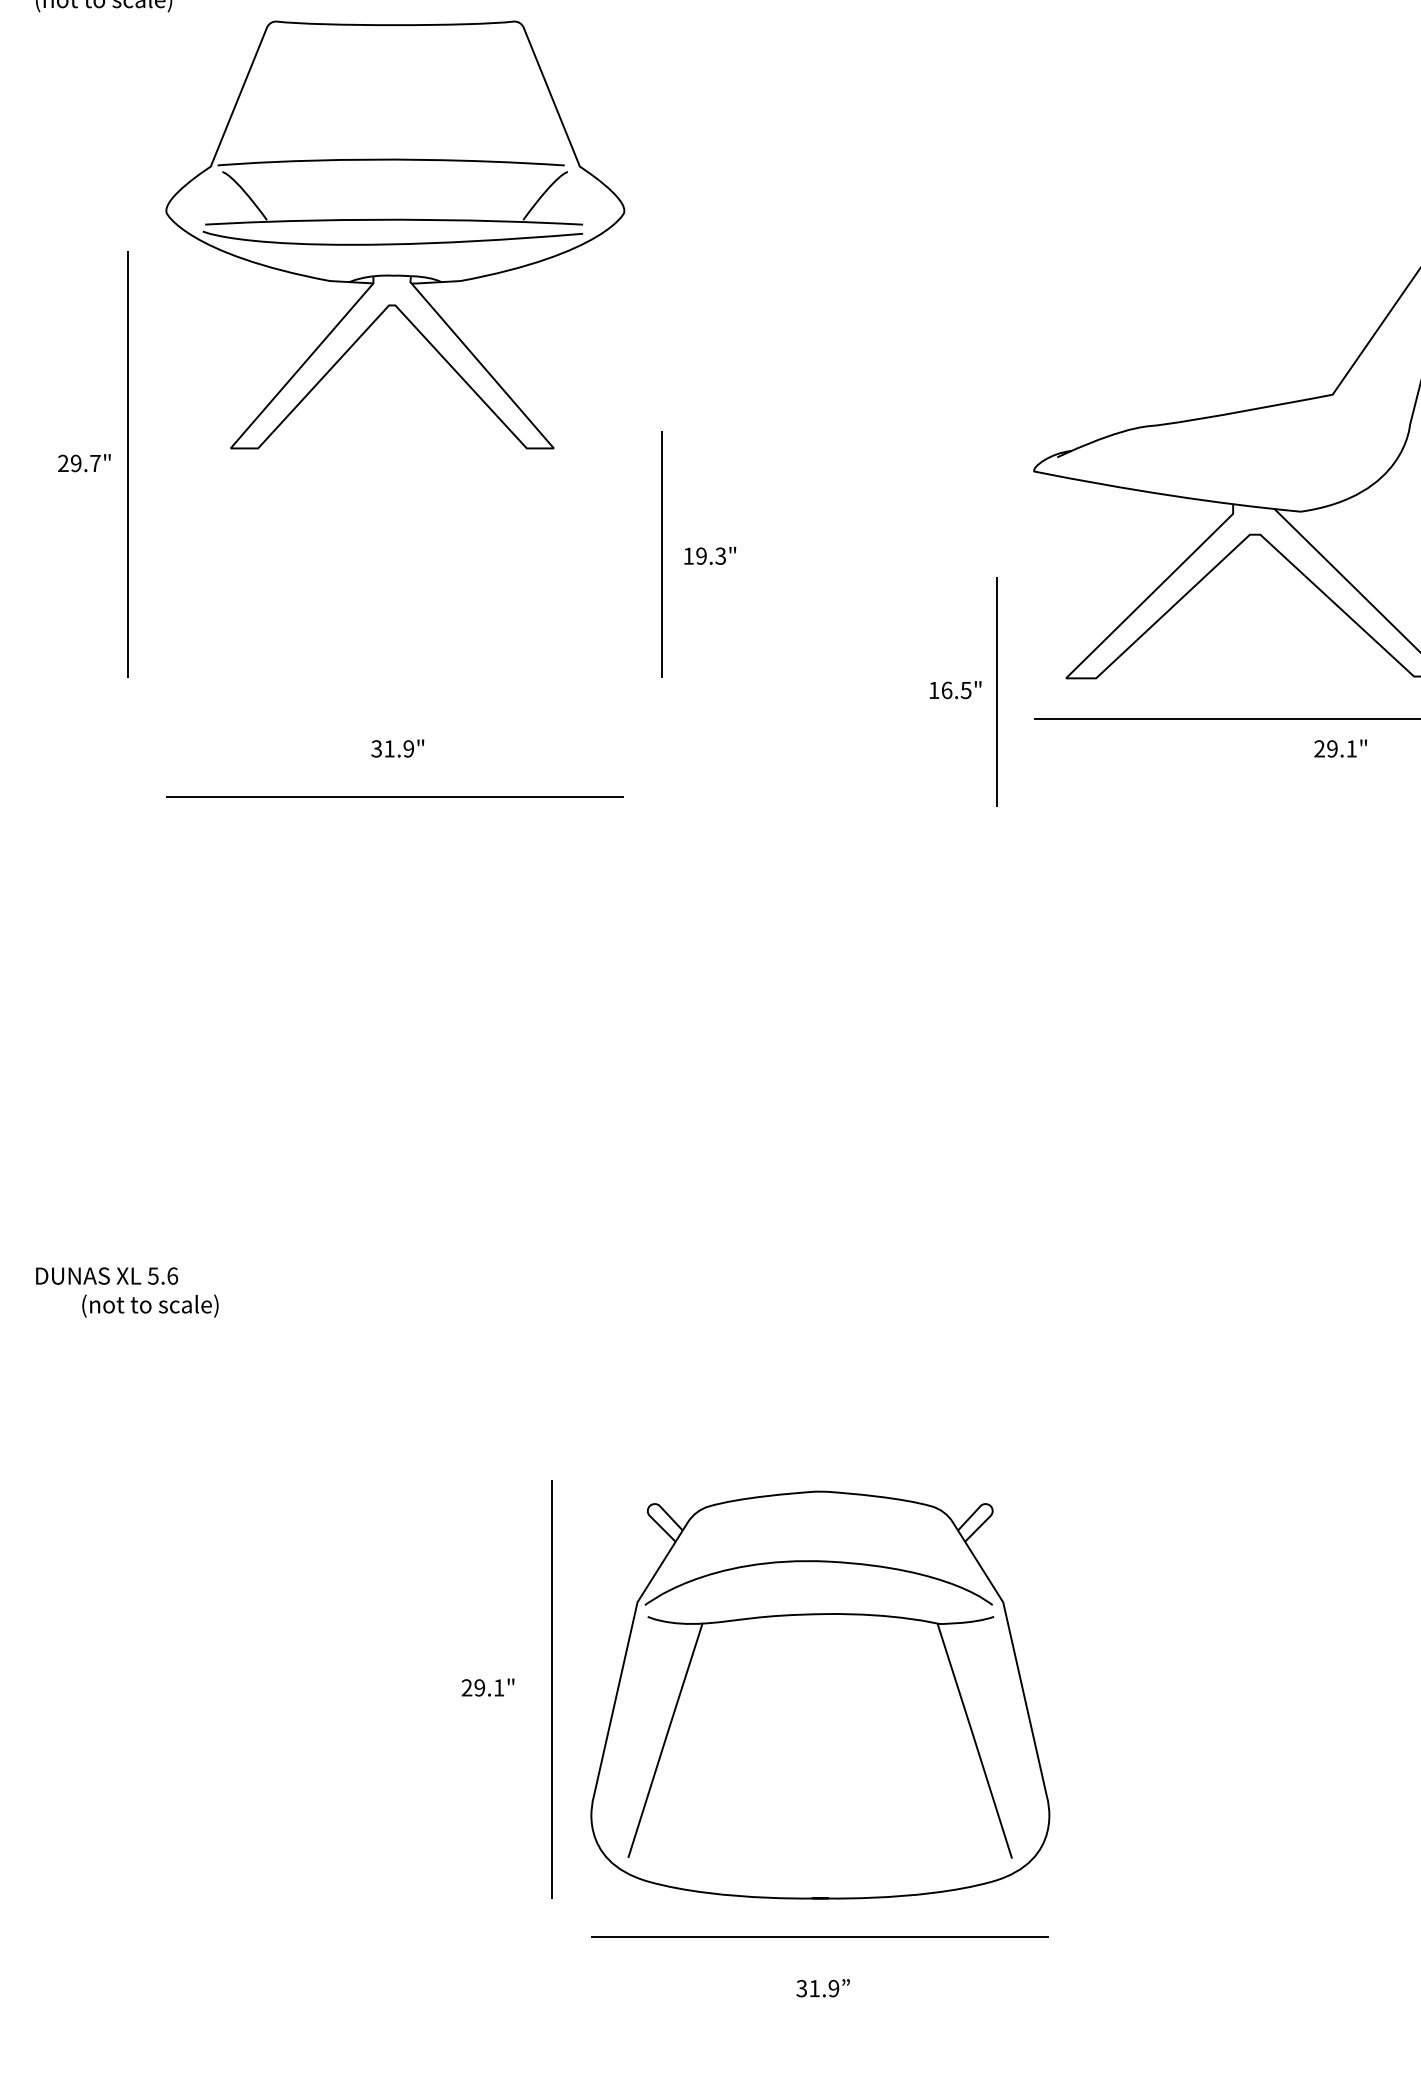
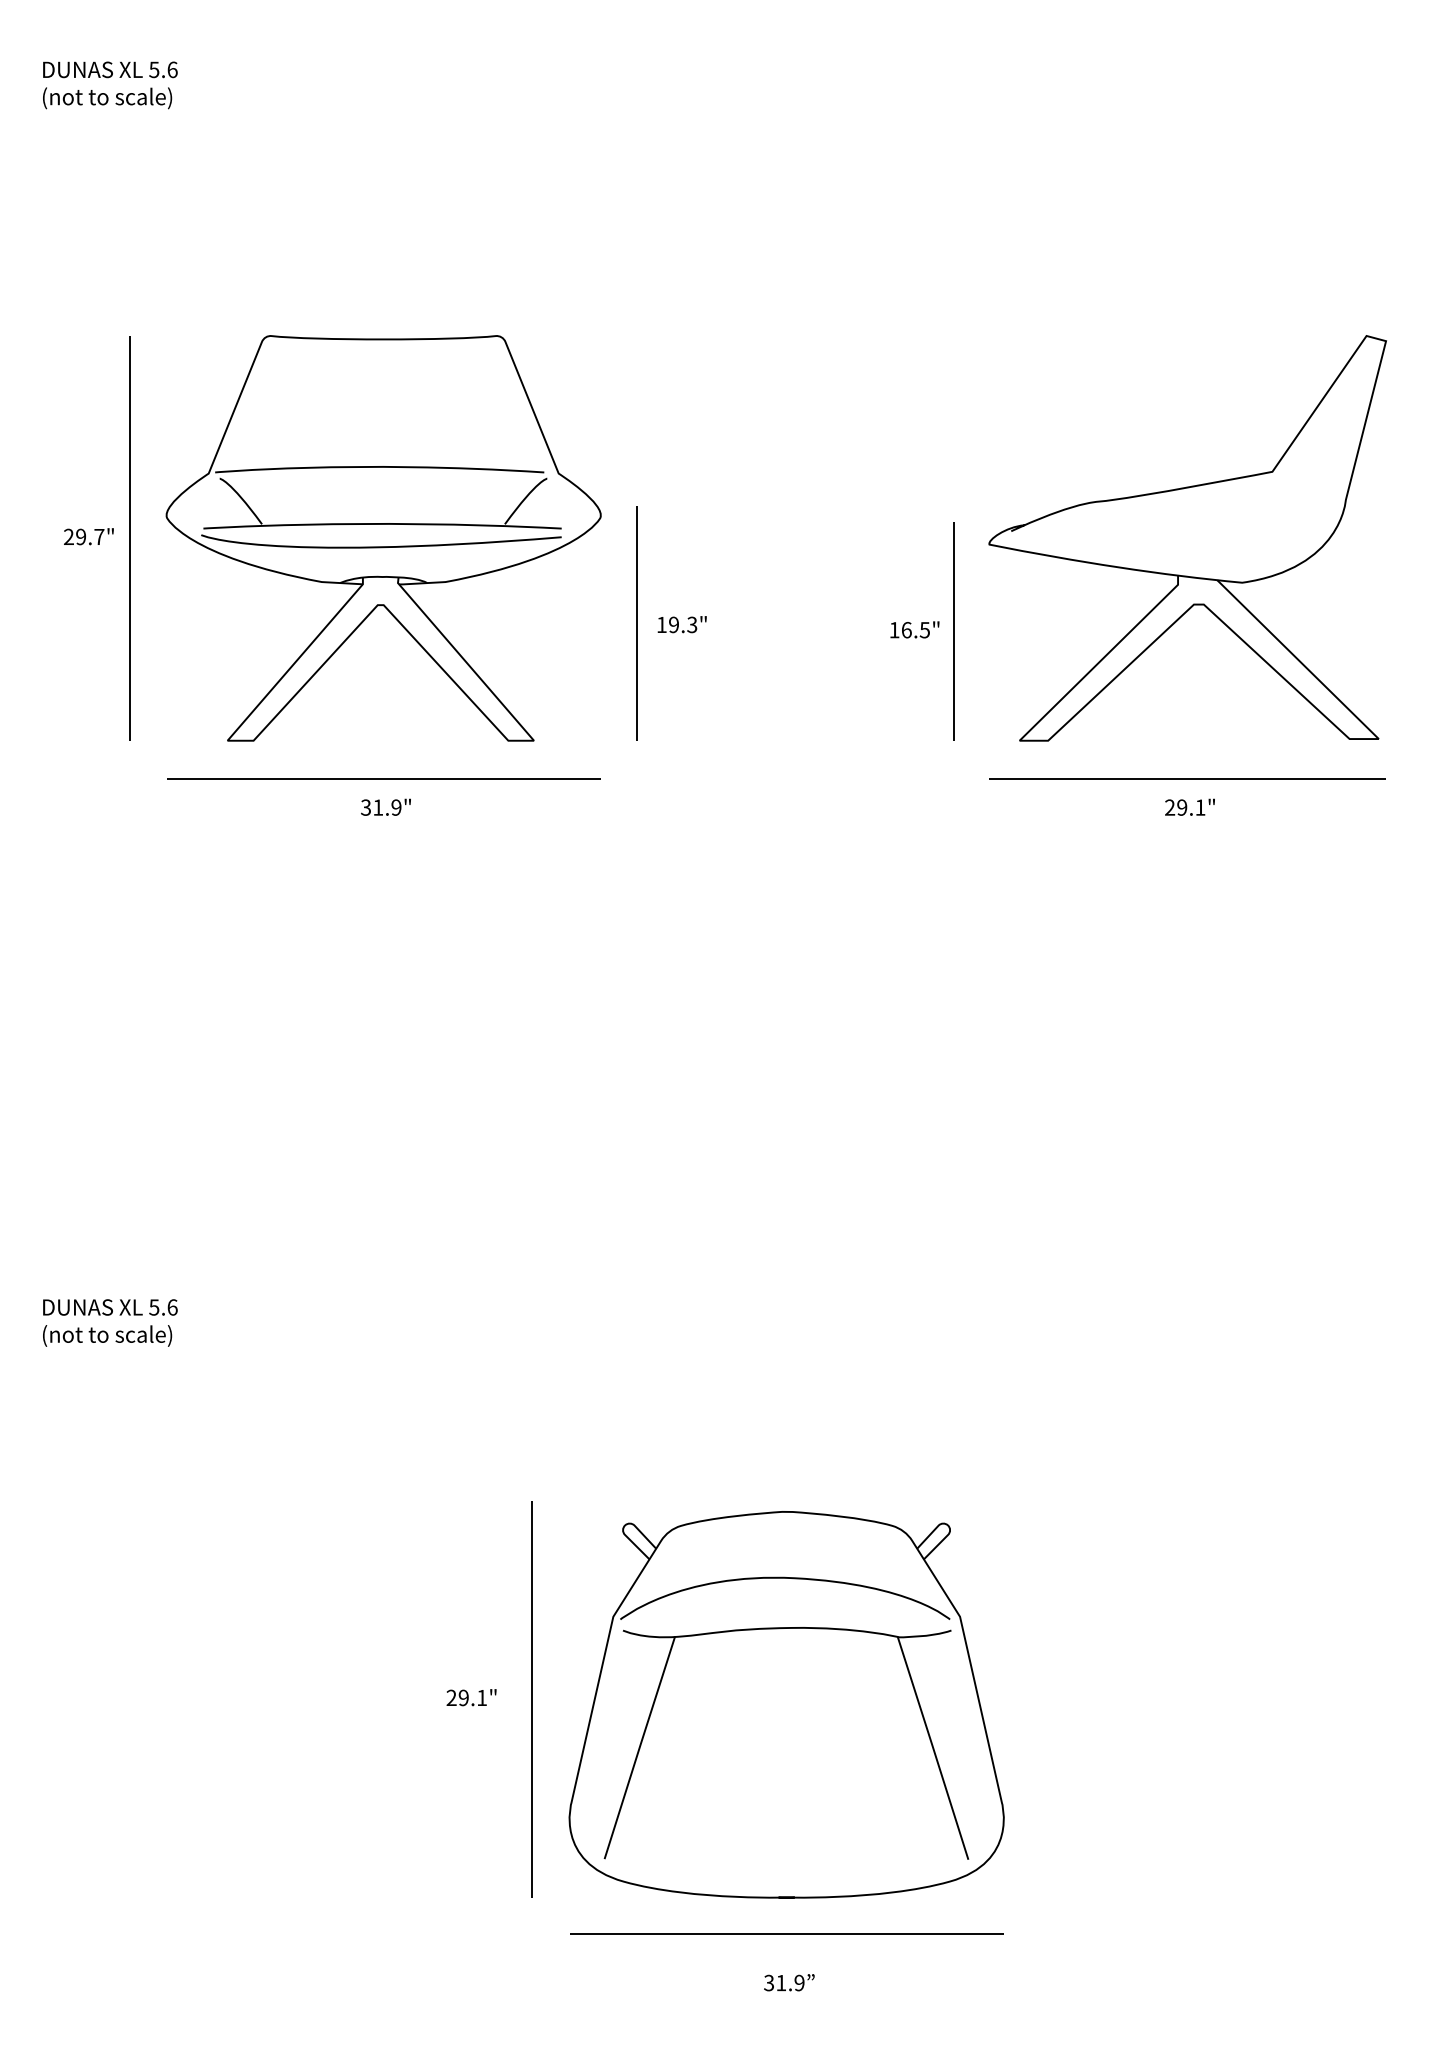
part: (395, 235) -> (383, 538), moved
part: (963, 691) -> (922, 631), moved
text: (1340, 747) -> (1189, 806), moved
line: (395, 796) -> (383, 778), moved
text: (150, 1305) -> (107, 1335), moved

